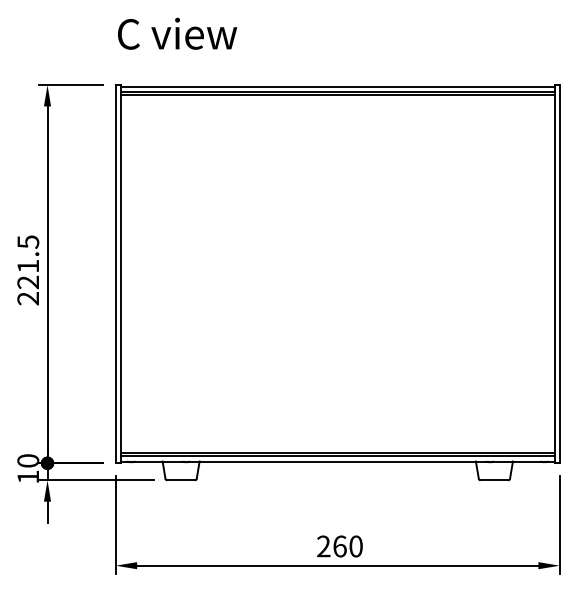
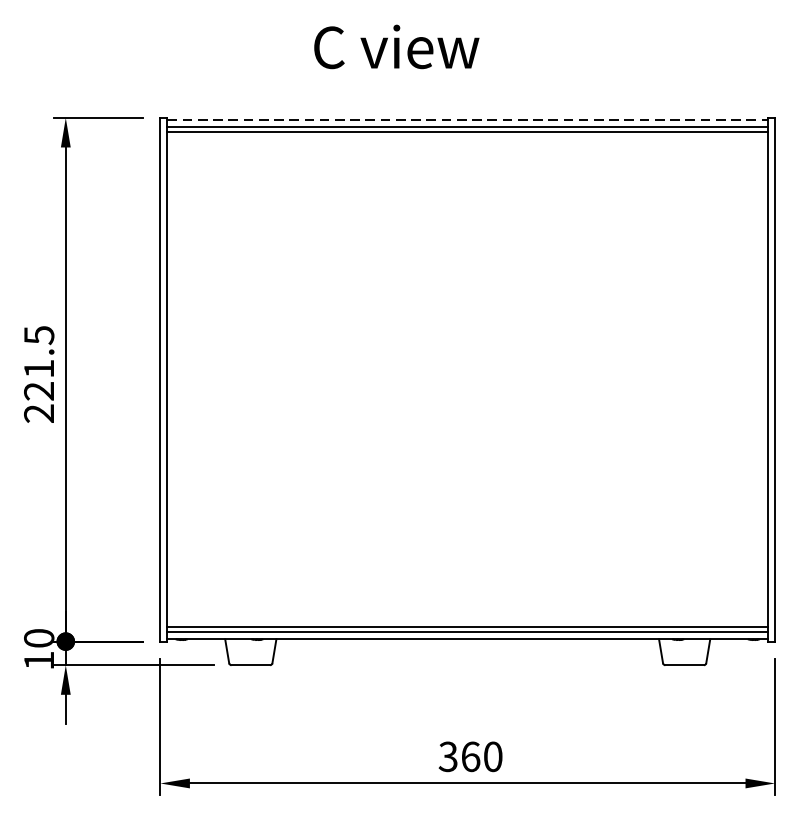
text: (177, 33) -> (396, 46), moved
line: (337, 86) -> (467, 119), solid -> dashed
text: (323, 546) -> (447, 756), 260 -> 360

